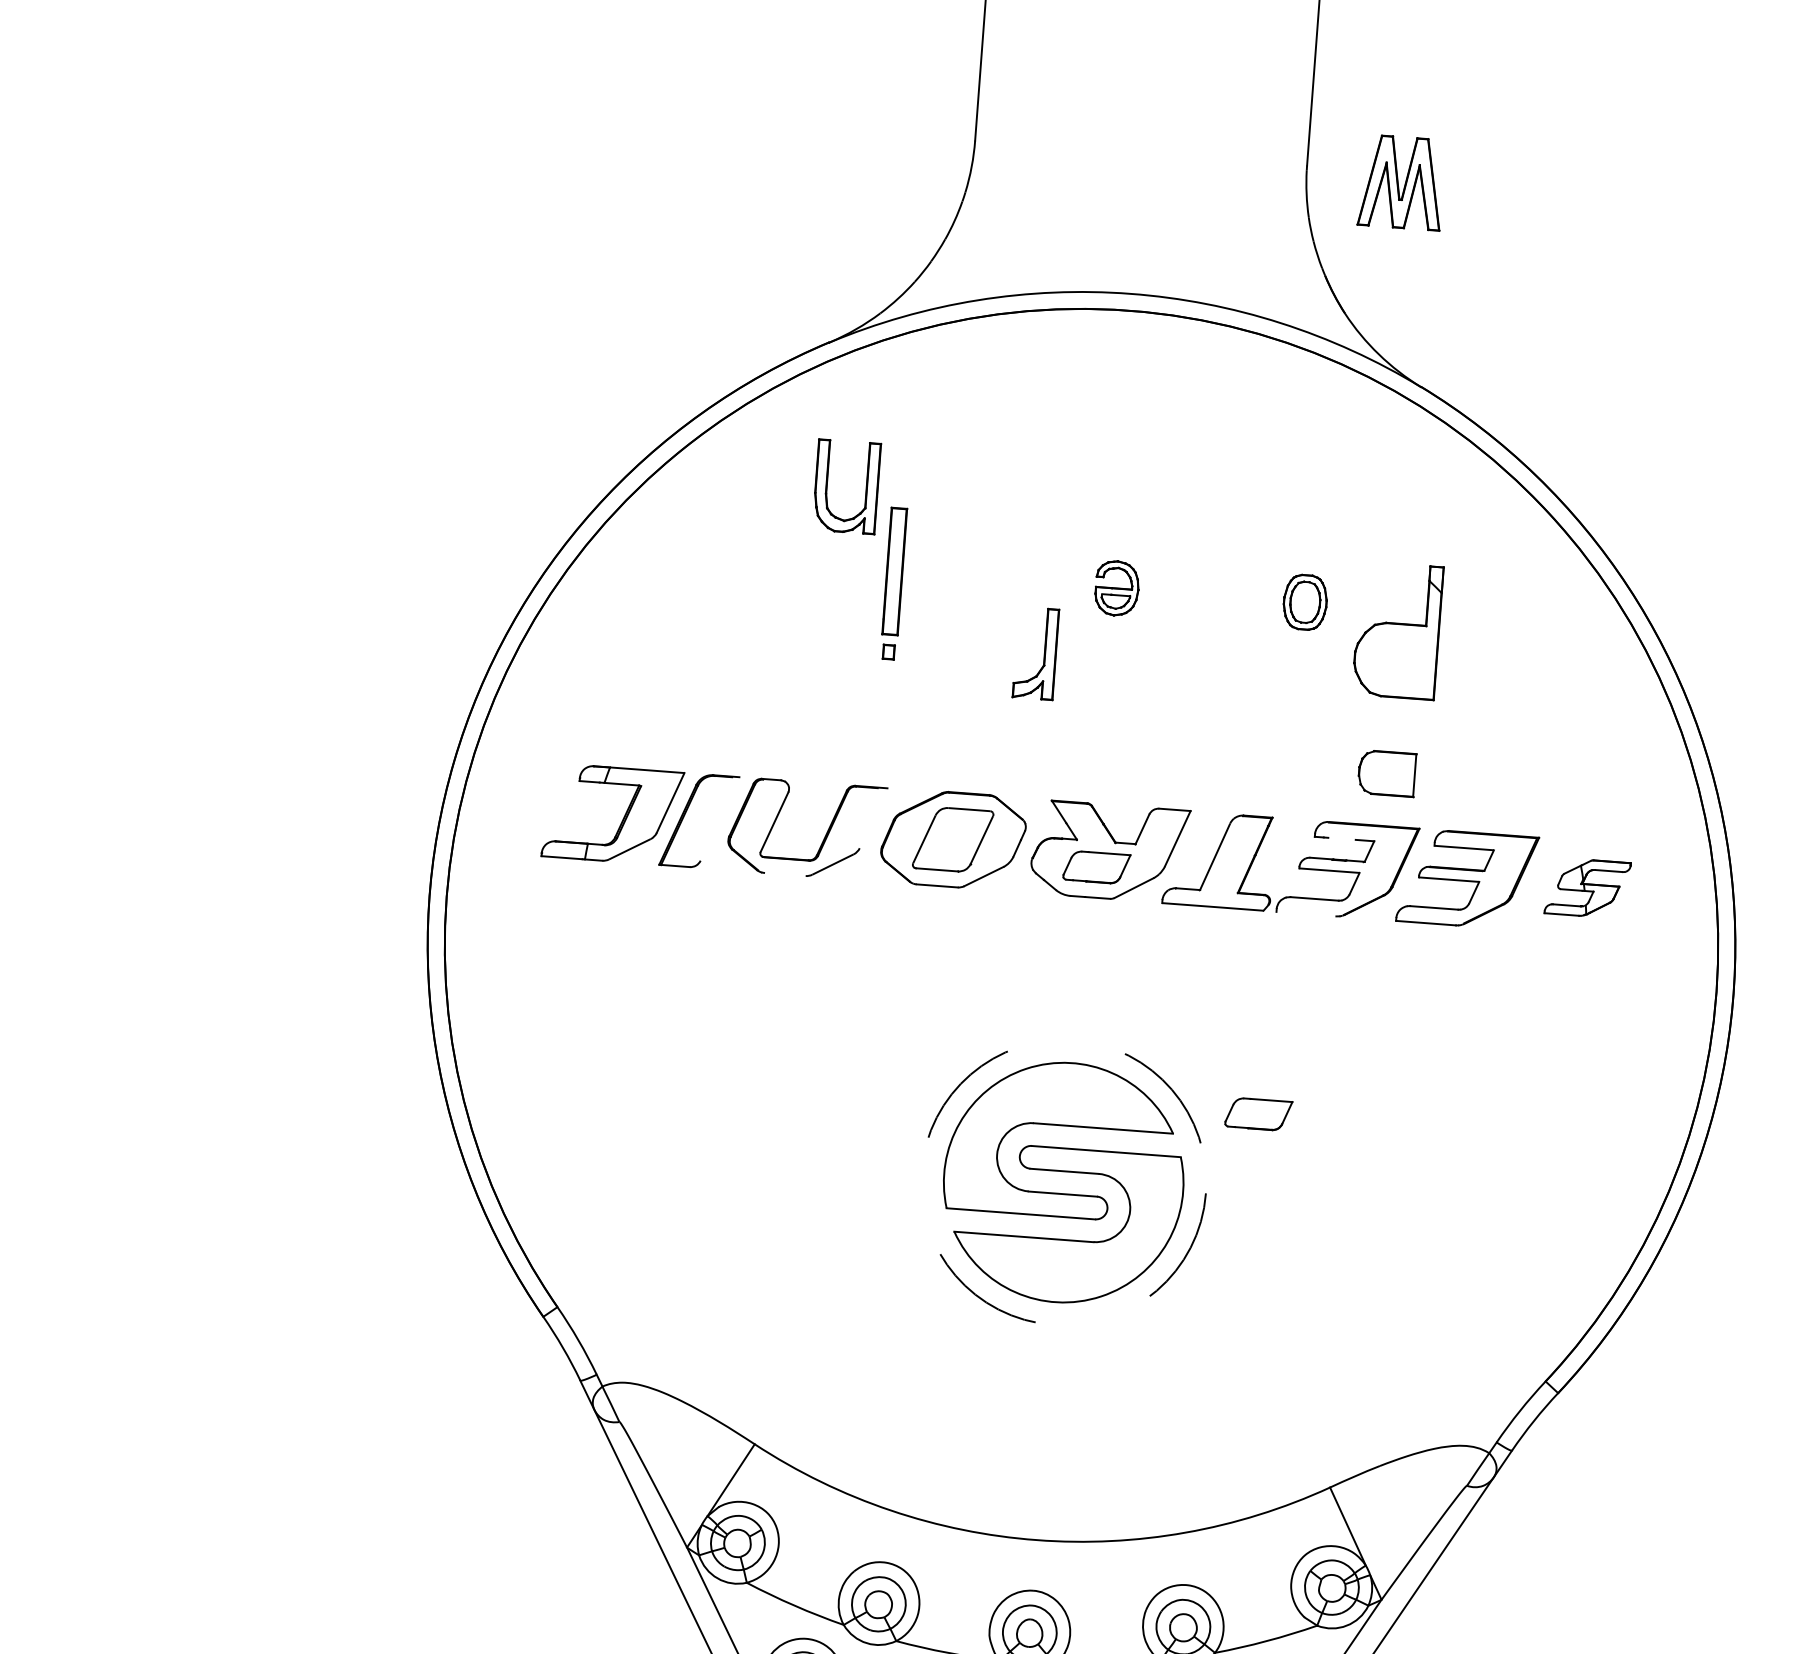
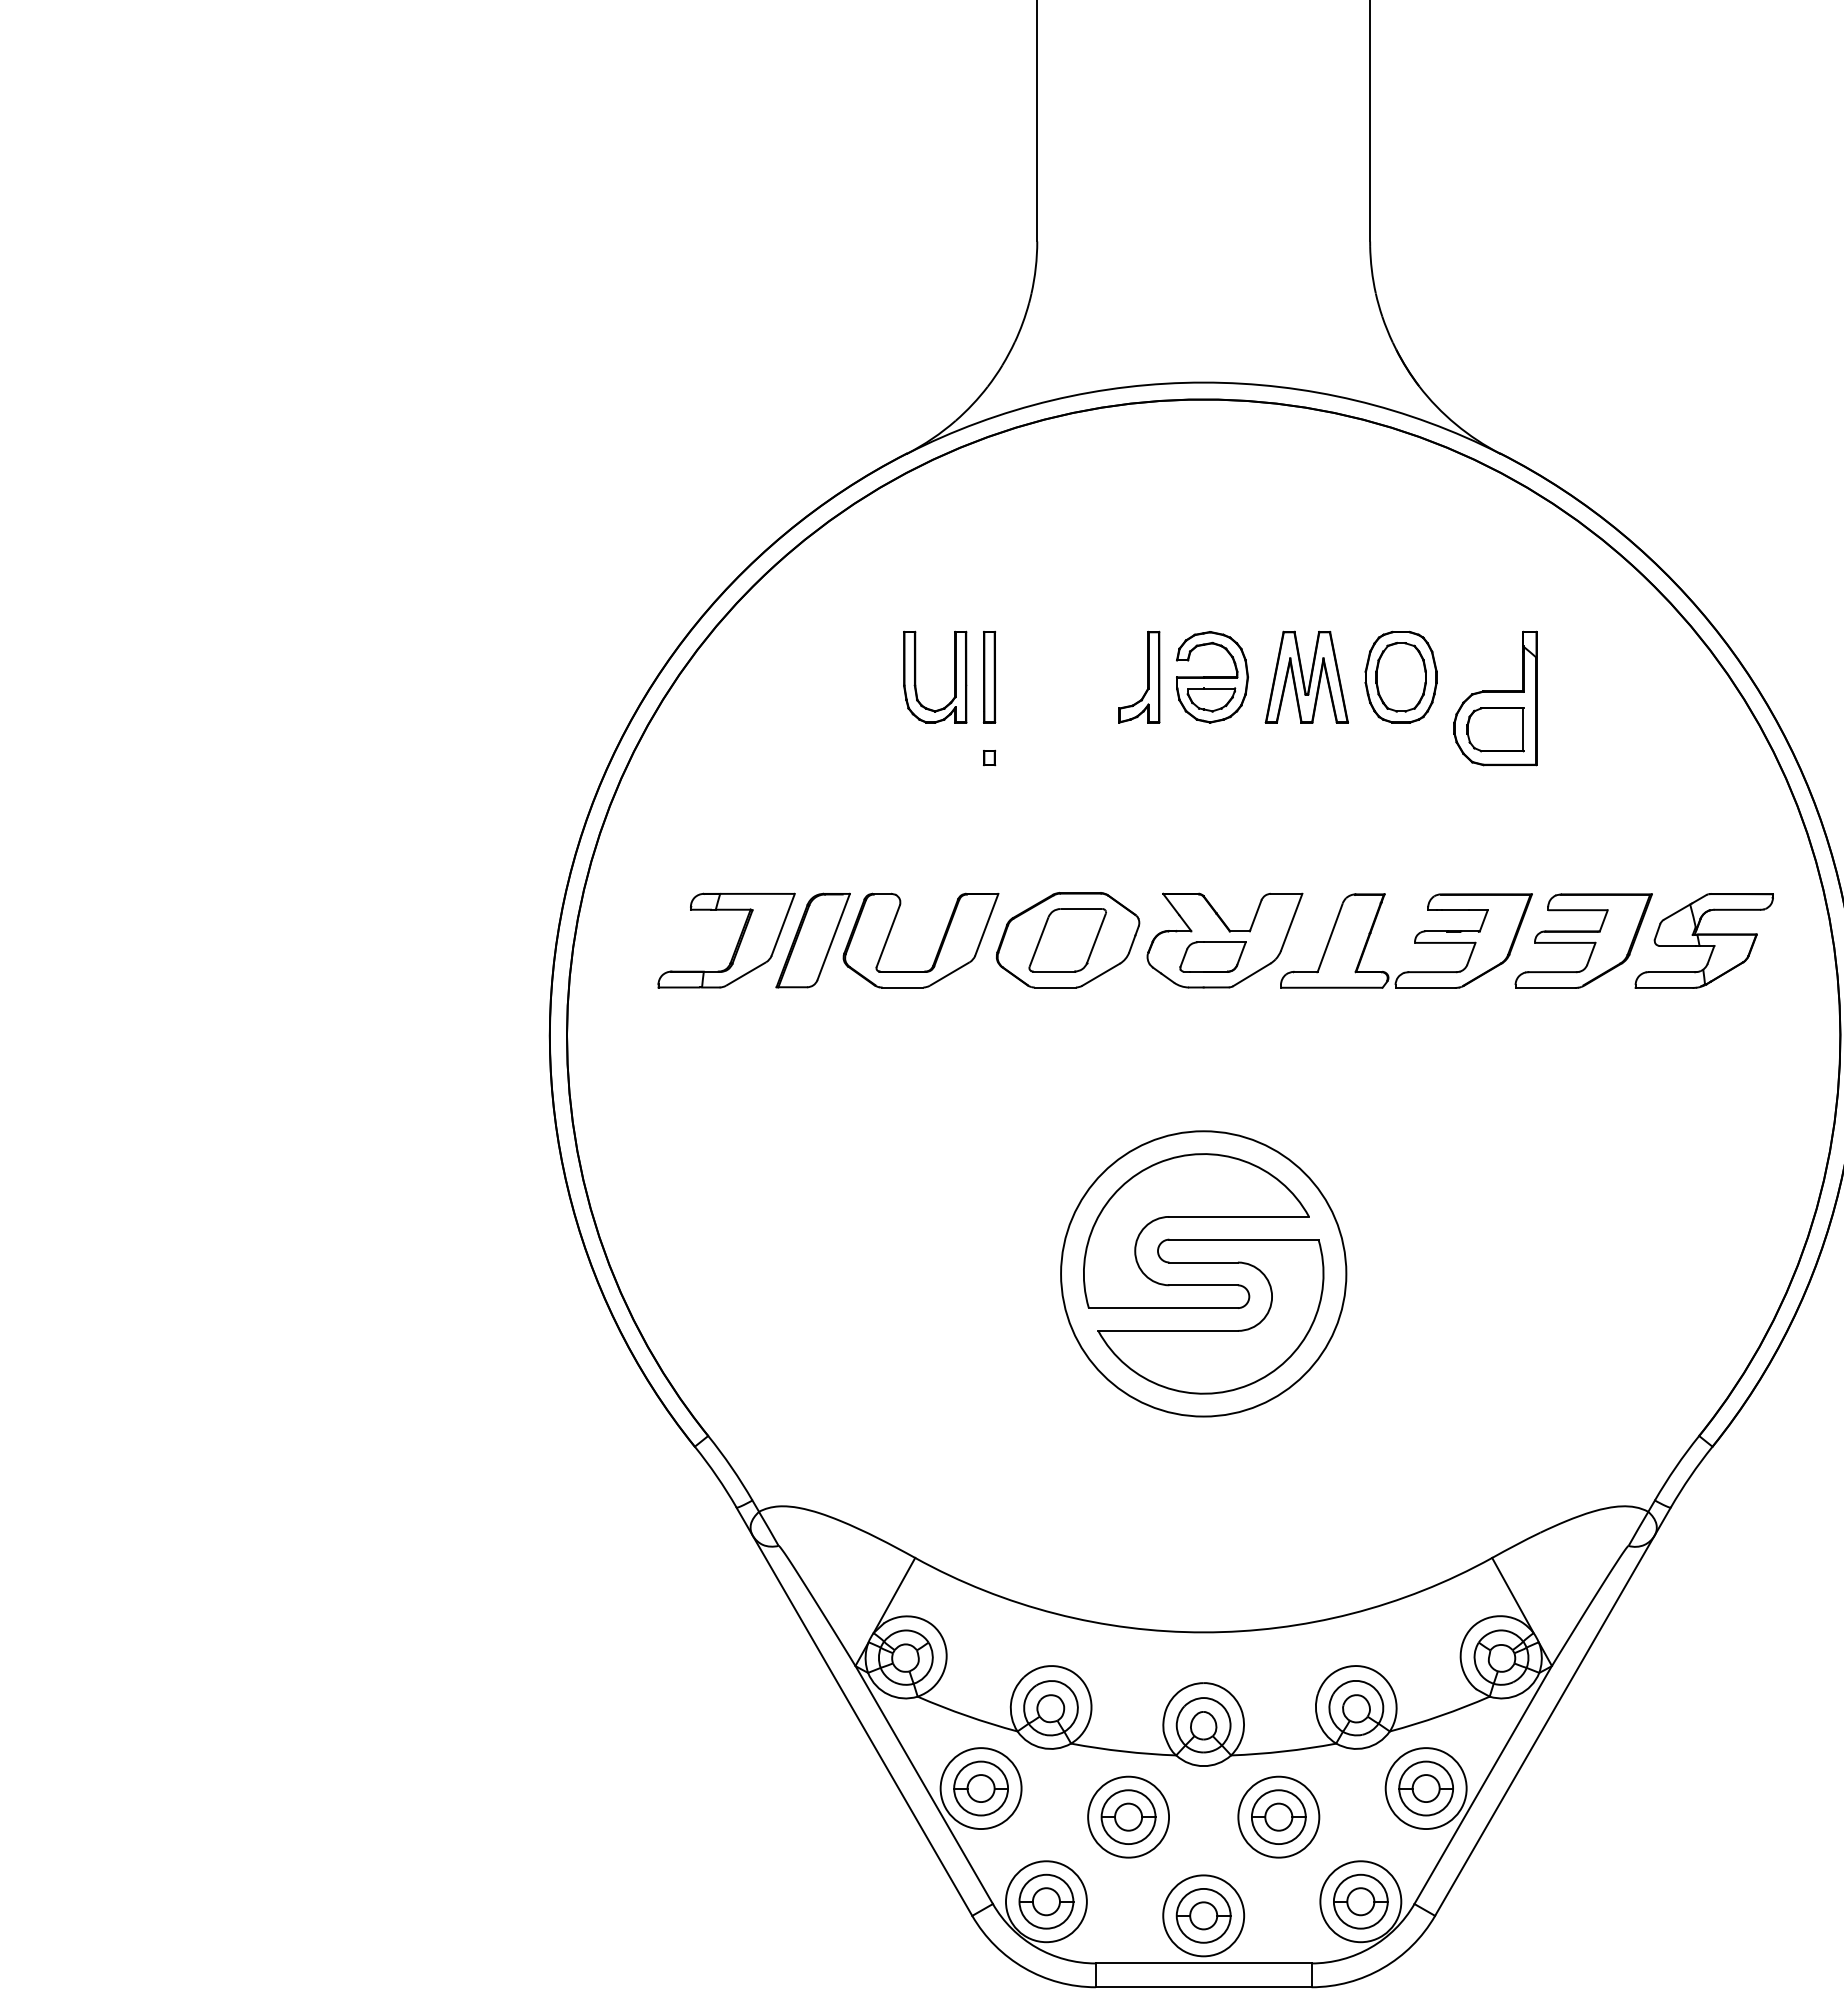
part: (1401, 181) -> (1306, 676), moved
part: (828, 484) -> (916, 676), moved
part: (894, 571) -> (989, 677), size x0.71
part: (1117, 588) -> (1212, 677), size x1.67
part: (1304, 601) -> (1400, 676), size x1.67
part: (1044, 653) -> (1147, 676), moved
part: (1387, 773) -> (1495, 729), moved
line: (873, 817) -> (986, 924), added
line: (719, 818) -> (833, 936), added
line: (1342, 839) -> (1455, 910), added
line: (784, 874) -> (902, 987), added
part: (1587, 887) -> (1703, 940), size x1.67
line: (1306, 913) -> (1425, 987), added
part: (1258, 1113) -> (1392, 1190), removed
circle: (1063, 1182) -> (1203, 1273), dashed -> solid

